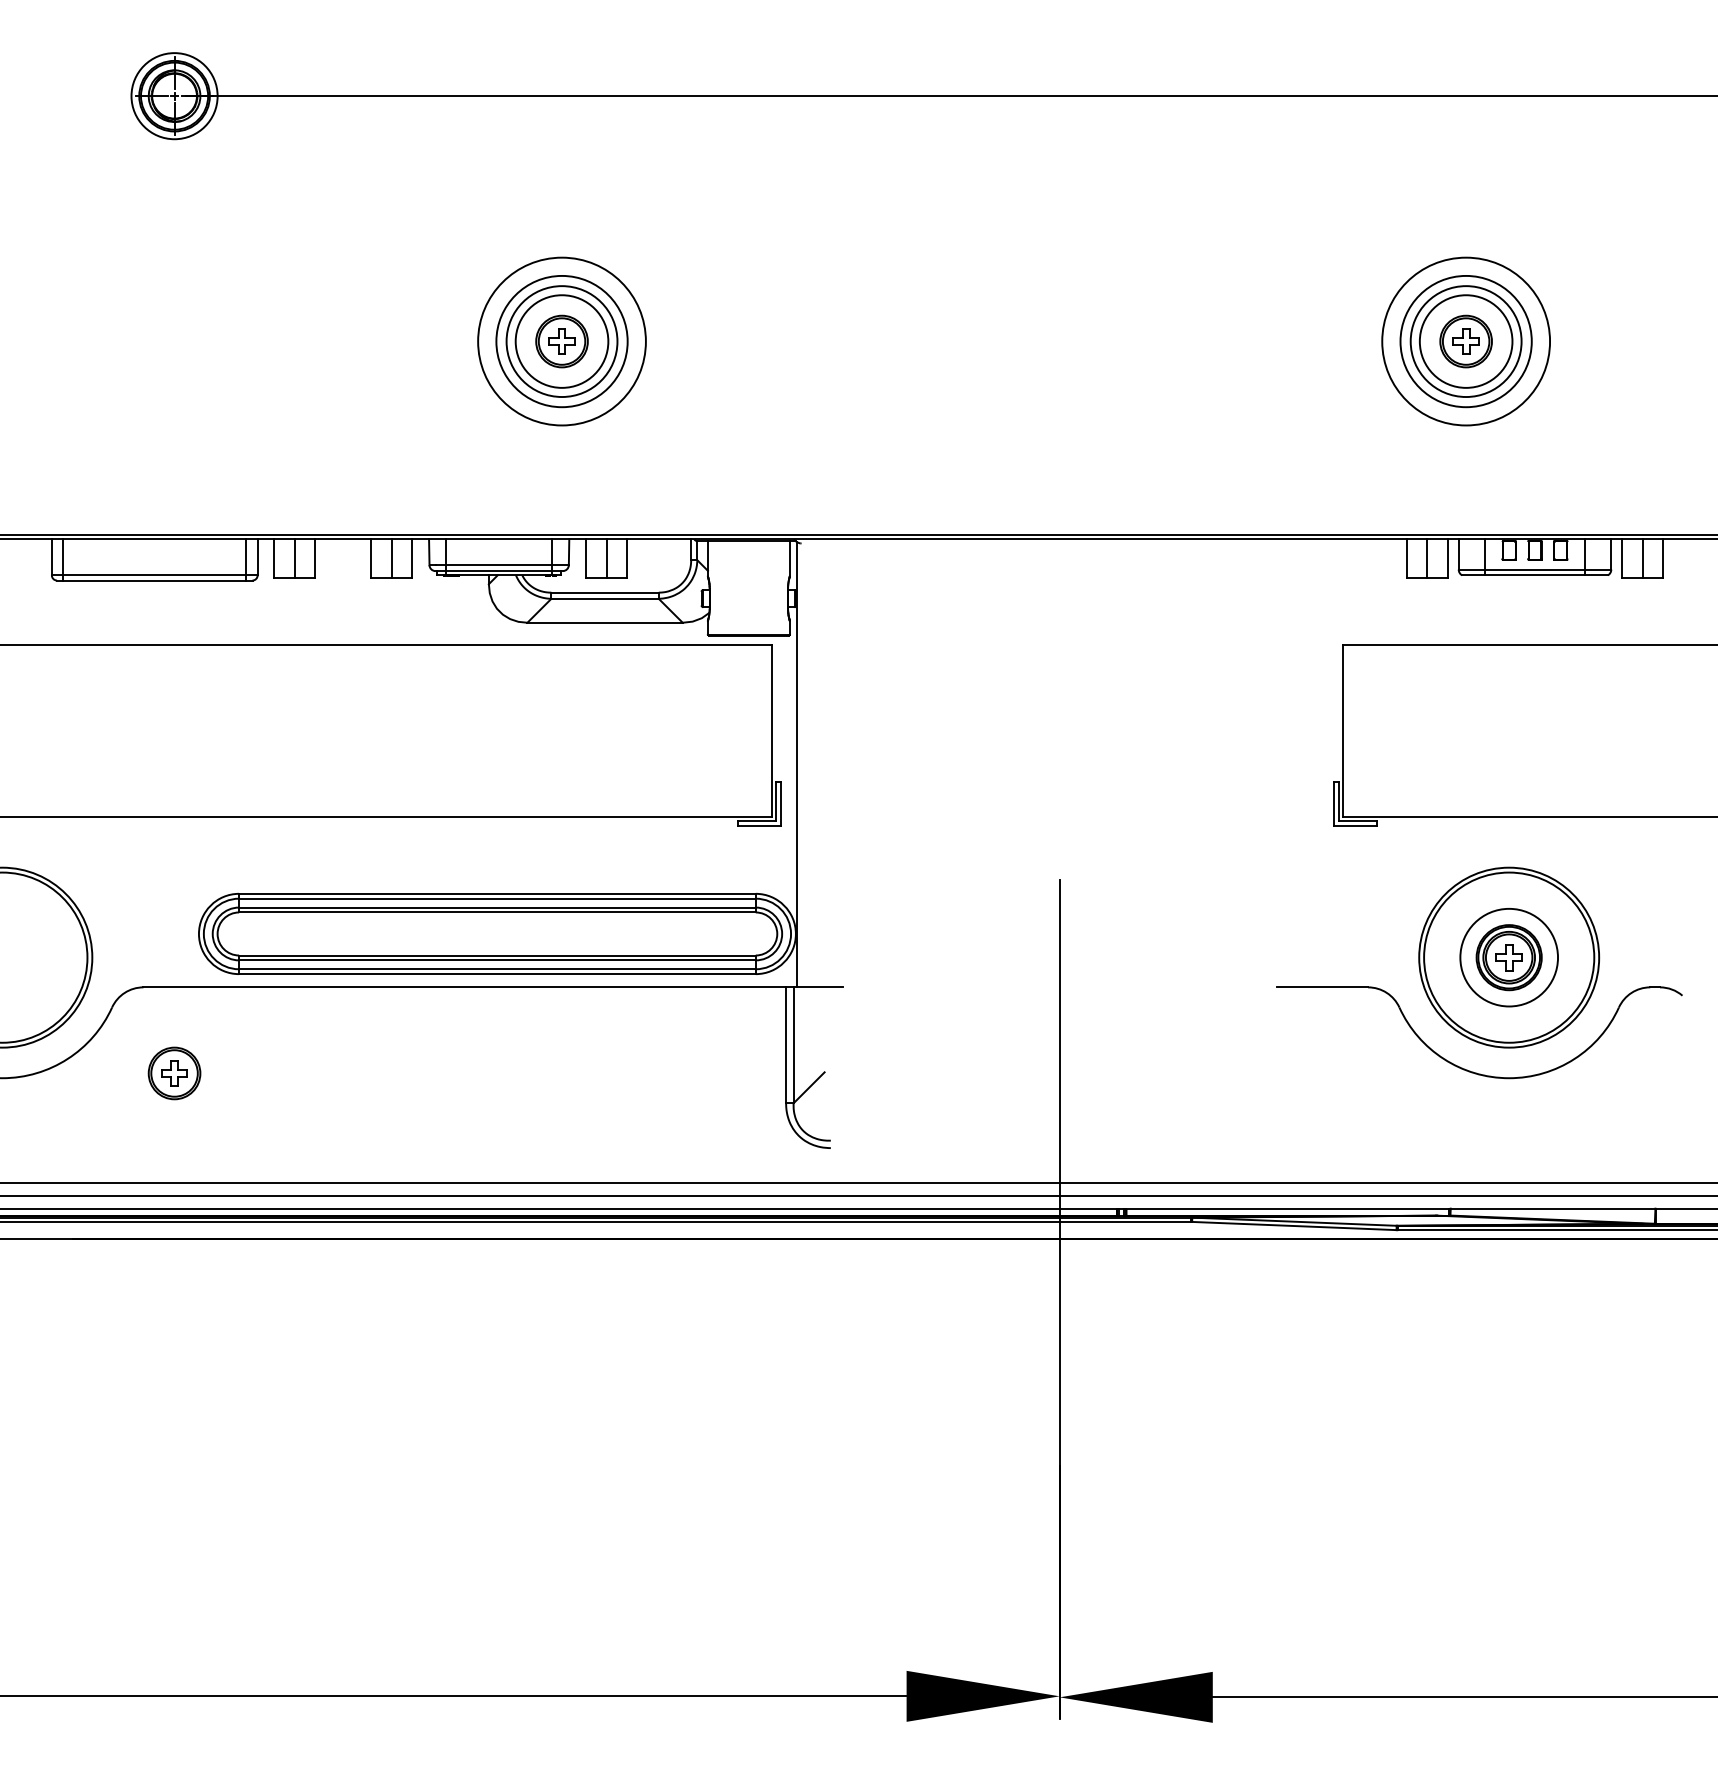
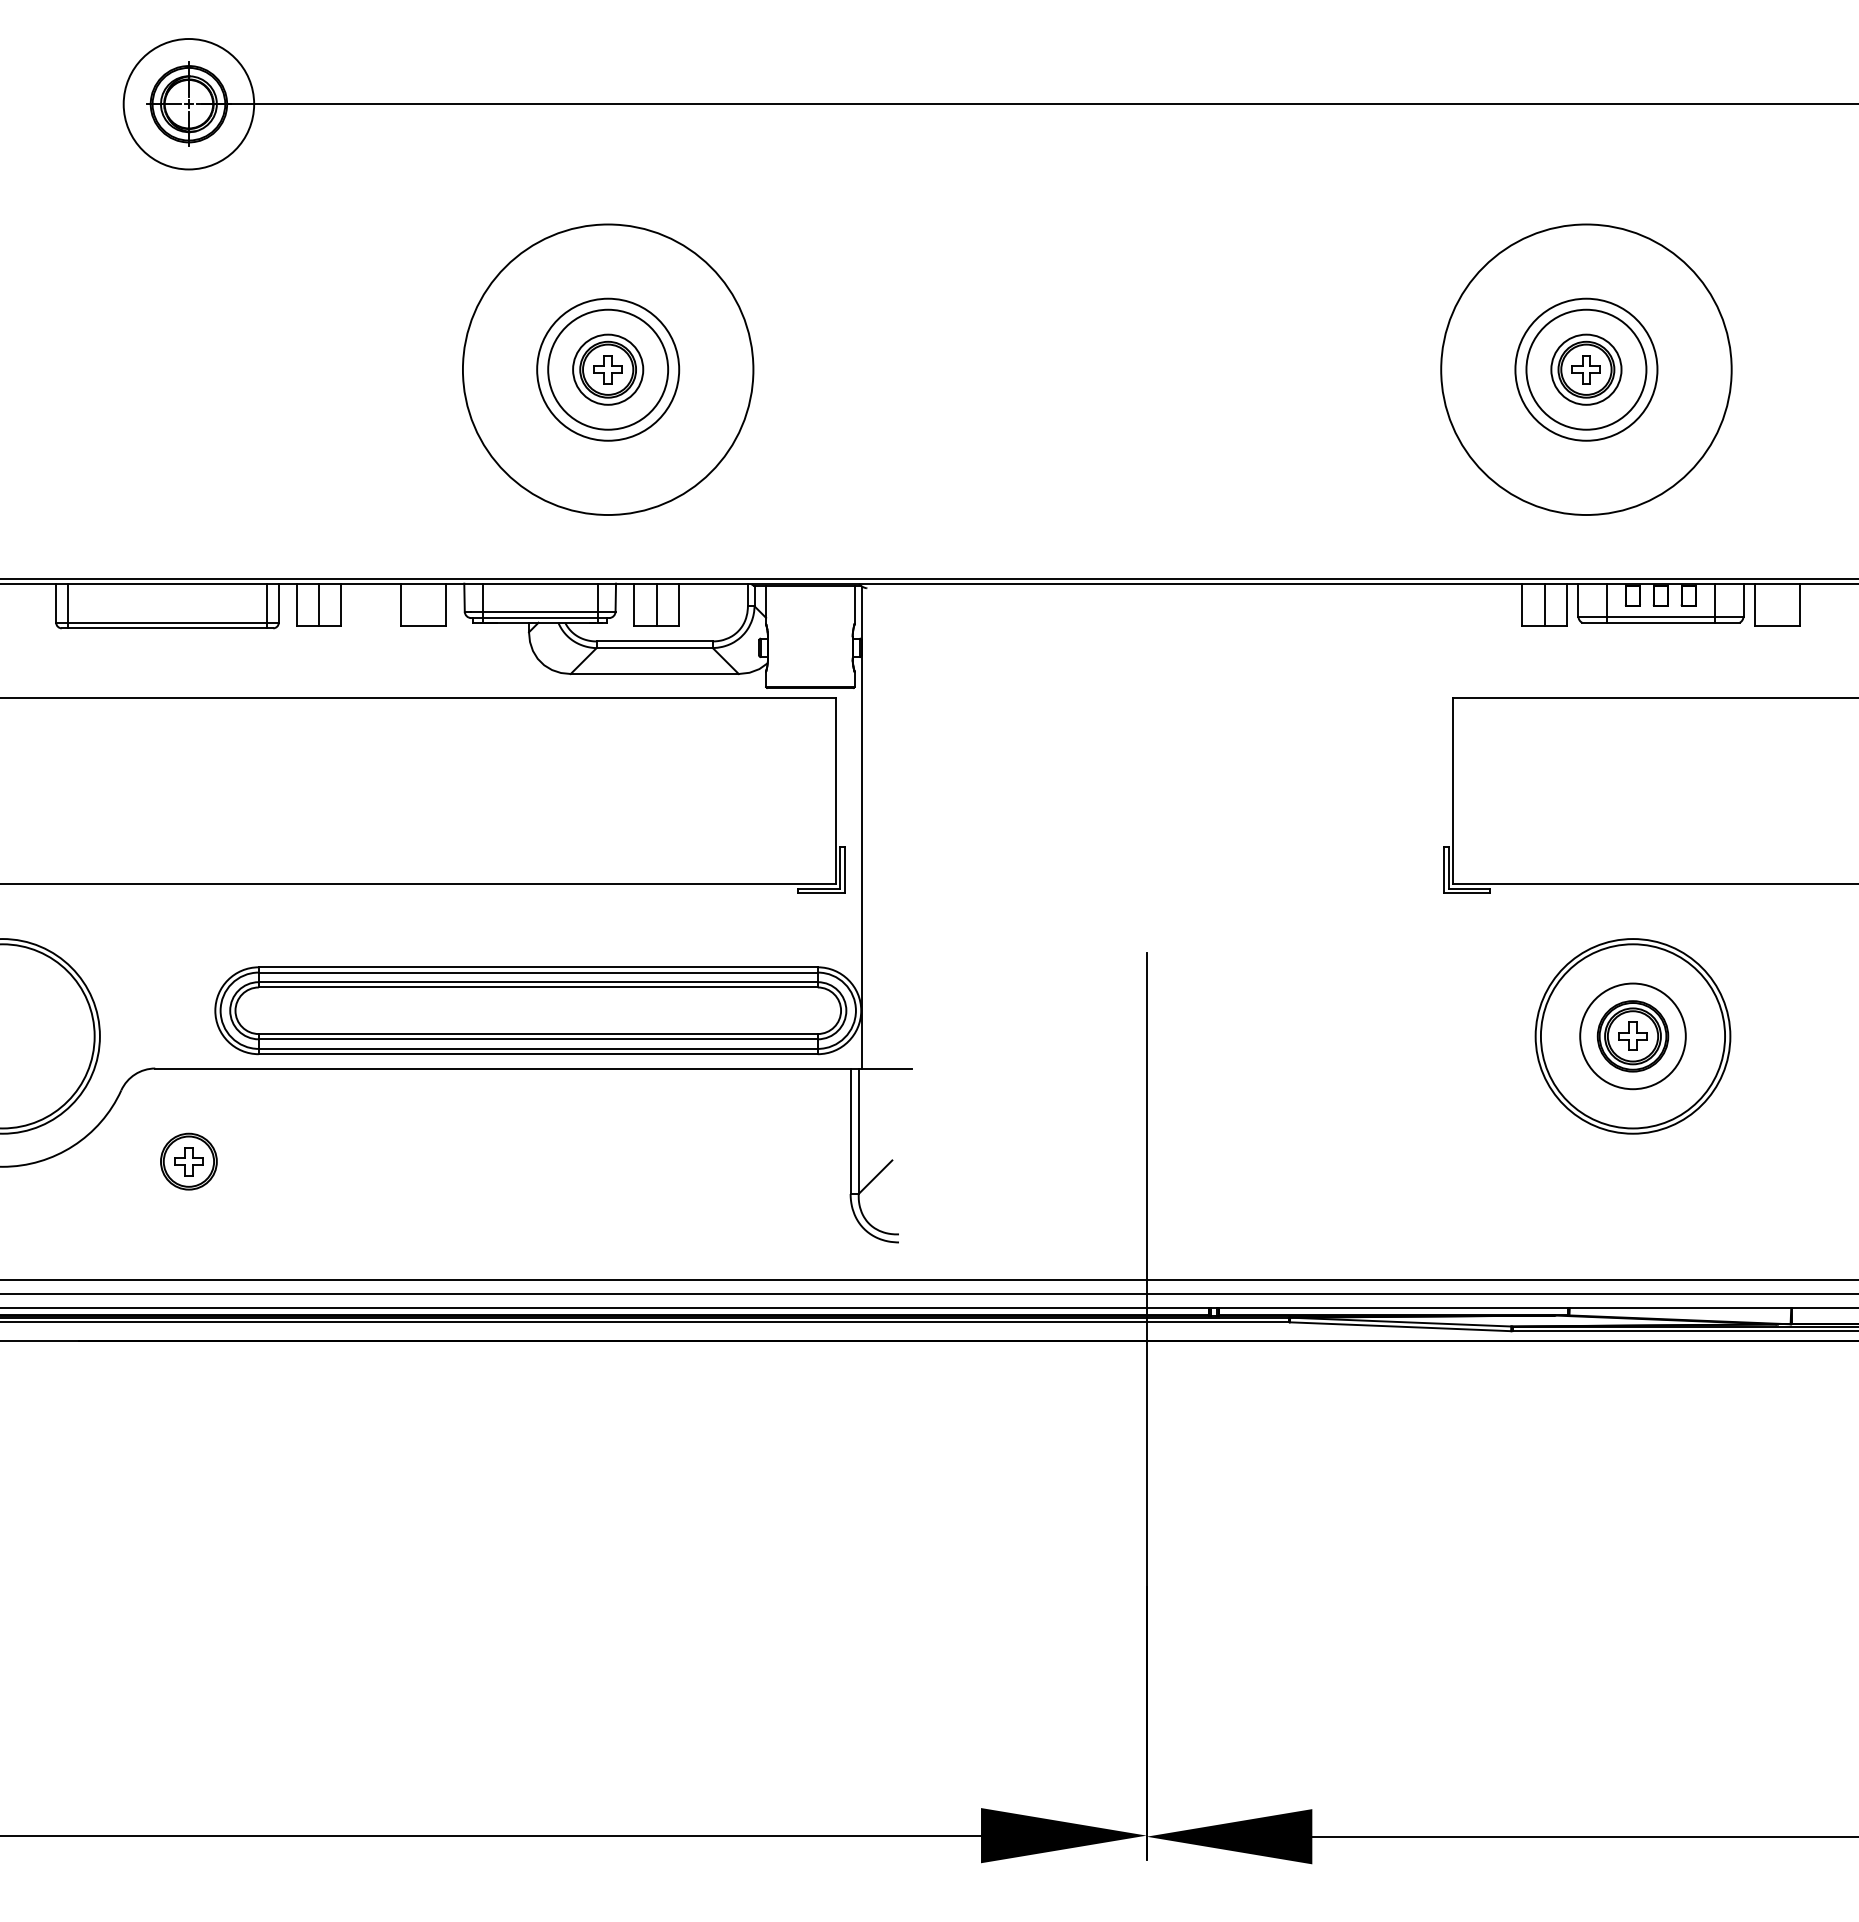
circle: (174, 95) -> (188, 103), size x1.4
circle: (561, 341) -> (607, 369), size x1.6
circle: (562, 341) -> (608, 369), size x0.7
circle: (1466, 341) -> (1586, 369), size x0.7
circle: (1466, 341) -> (1586, 369), size x1.6
line: (391, 558) -> (423, 604), removed
line: (1642, 558) -> (1777, 604), removed
part: (1465, 1068) -> (1585, 1156), removed

